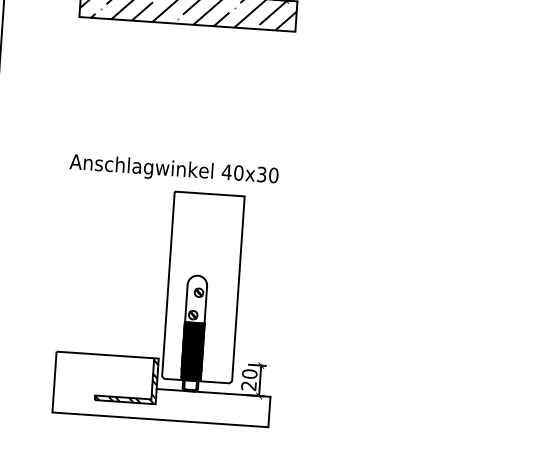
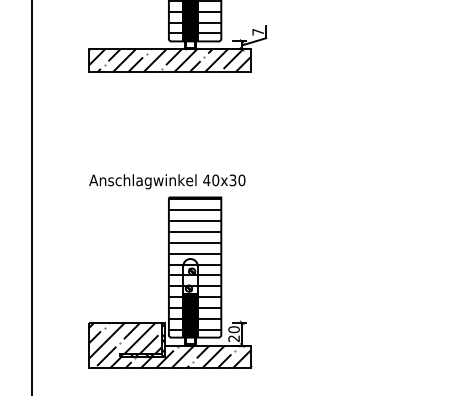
hatch: (202, 283) -> (194, 264), added
hatch: (162, 389) -> (169, 345), added

